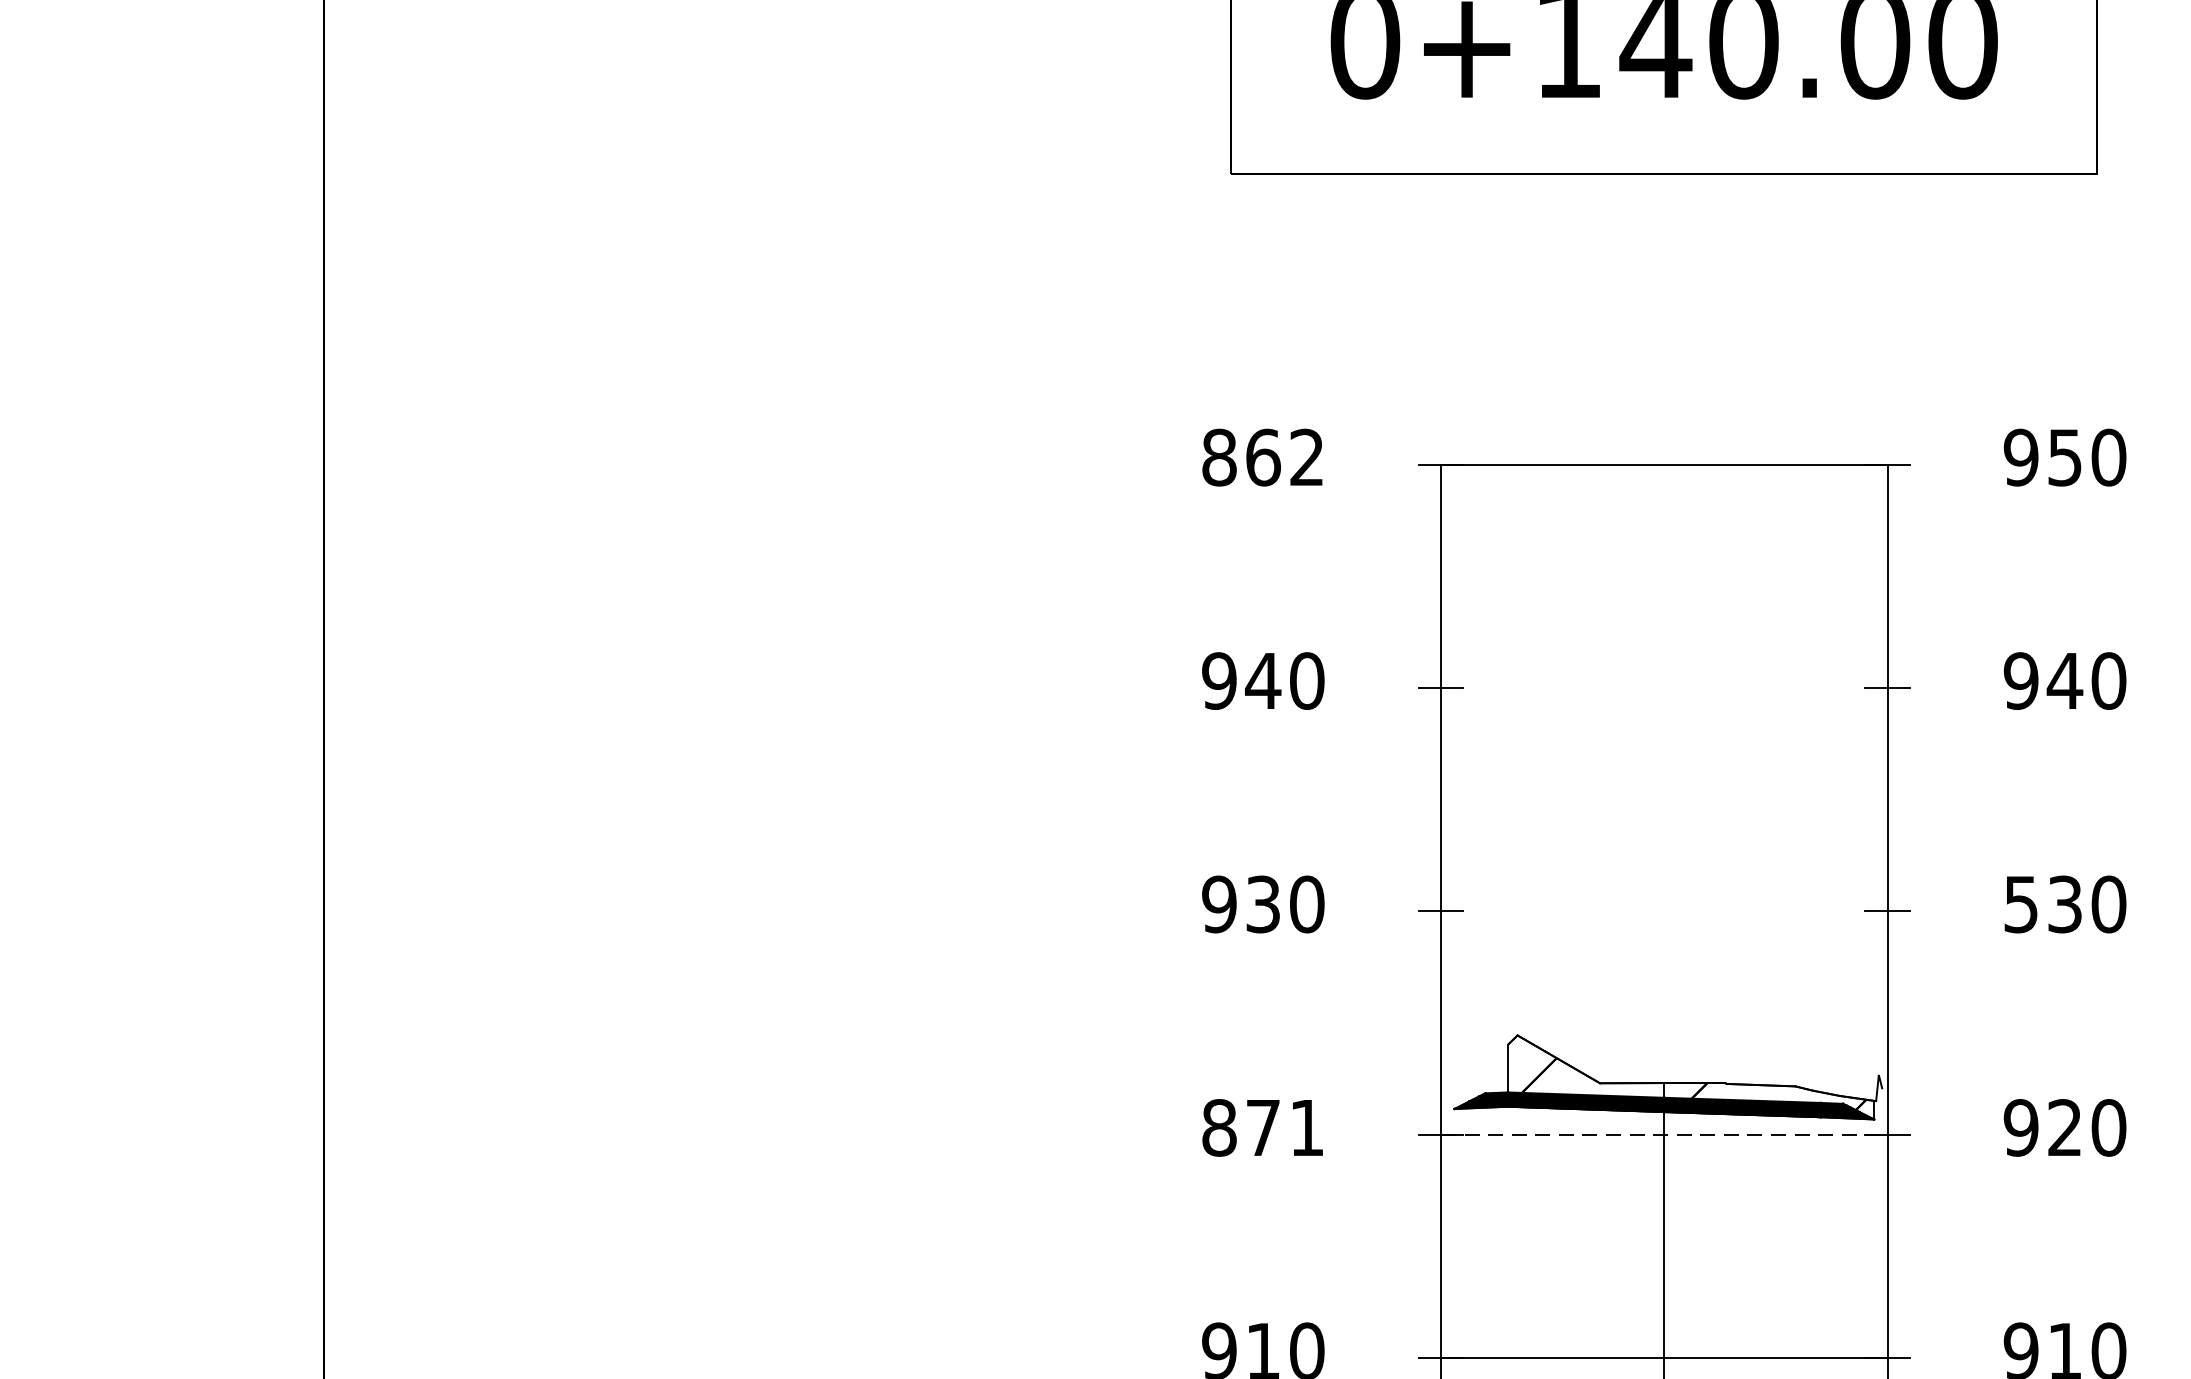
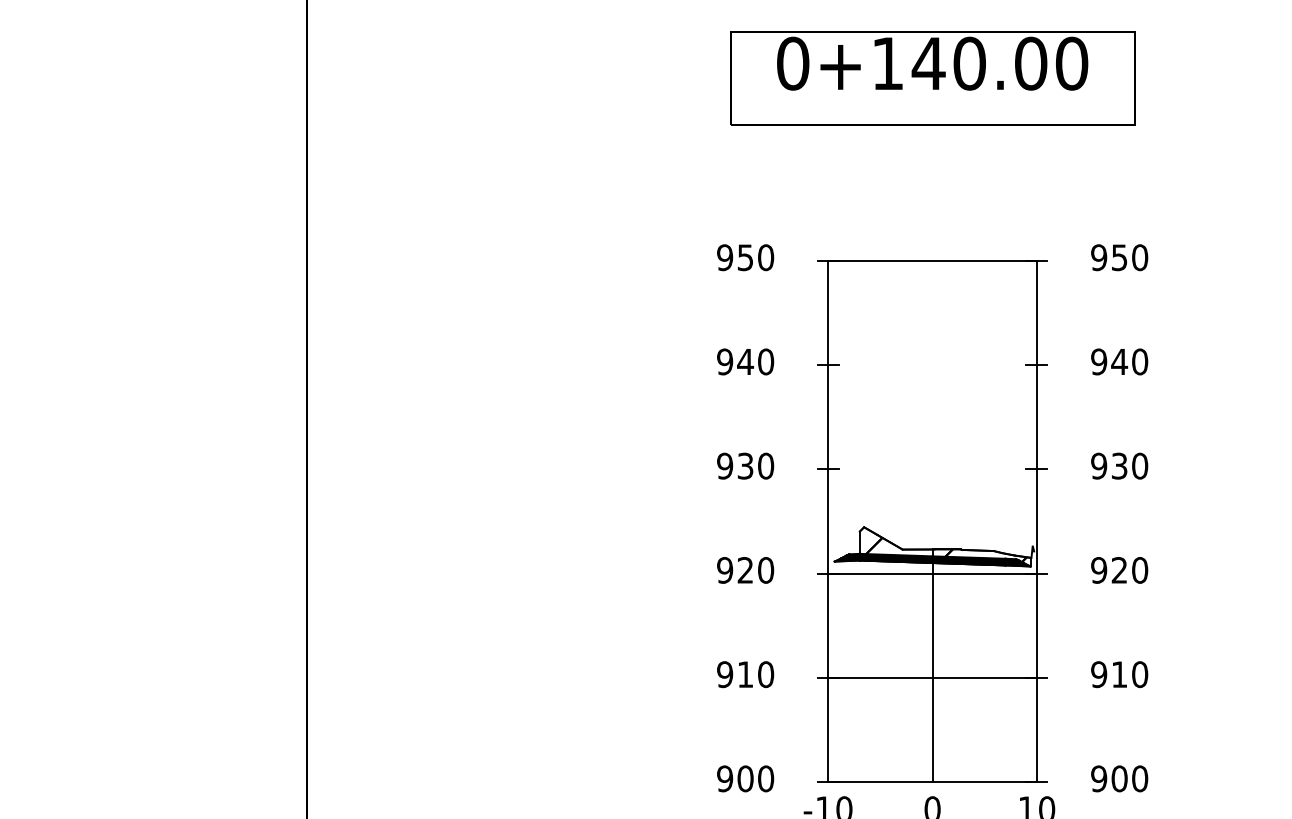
text: (1263, 457) -> (745, 257), 862 -> 950
text: (2021, 903) -> (1099, 465), 530 -> 930
text: (1263, 1128) -> (745, 570), 871 -> 920
line: (1666, 1134) -> (933, 573), dashed -> solid

